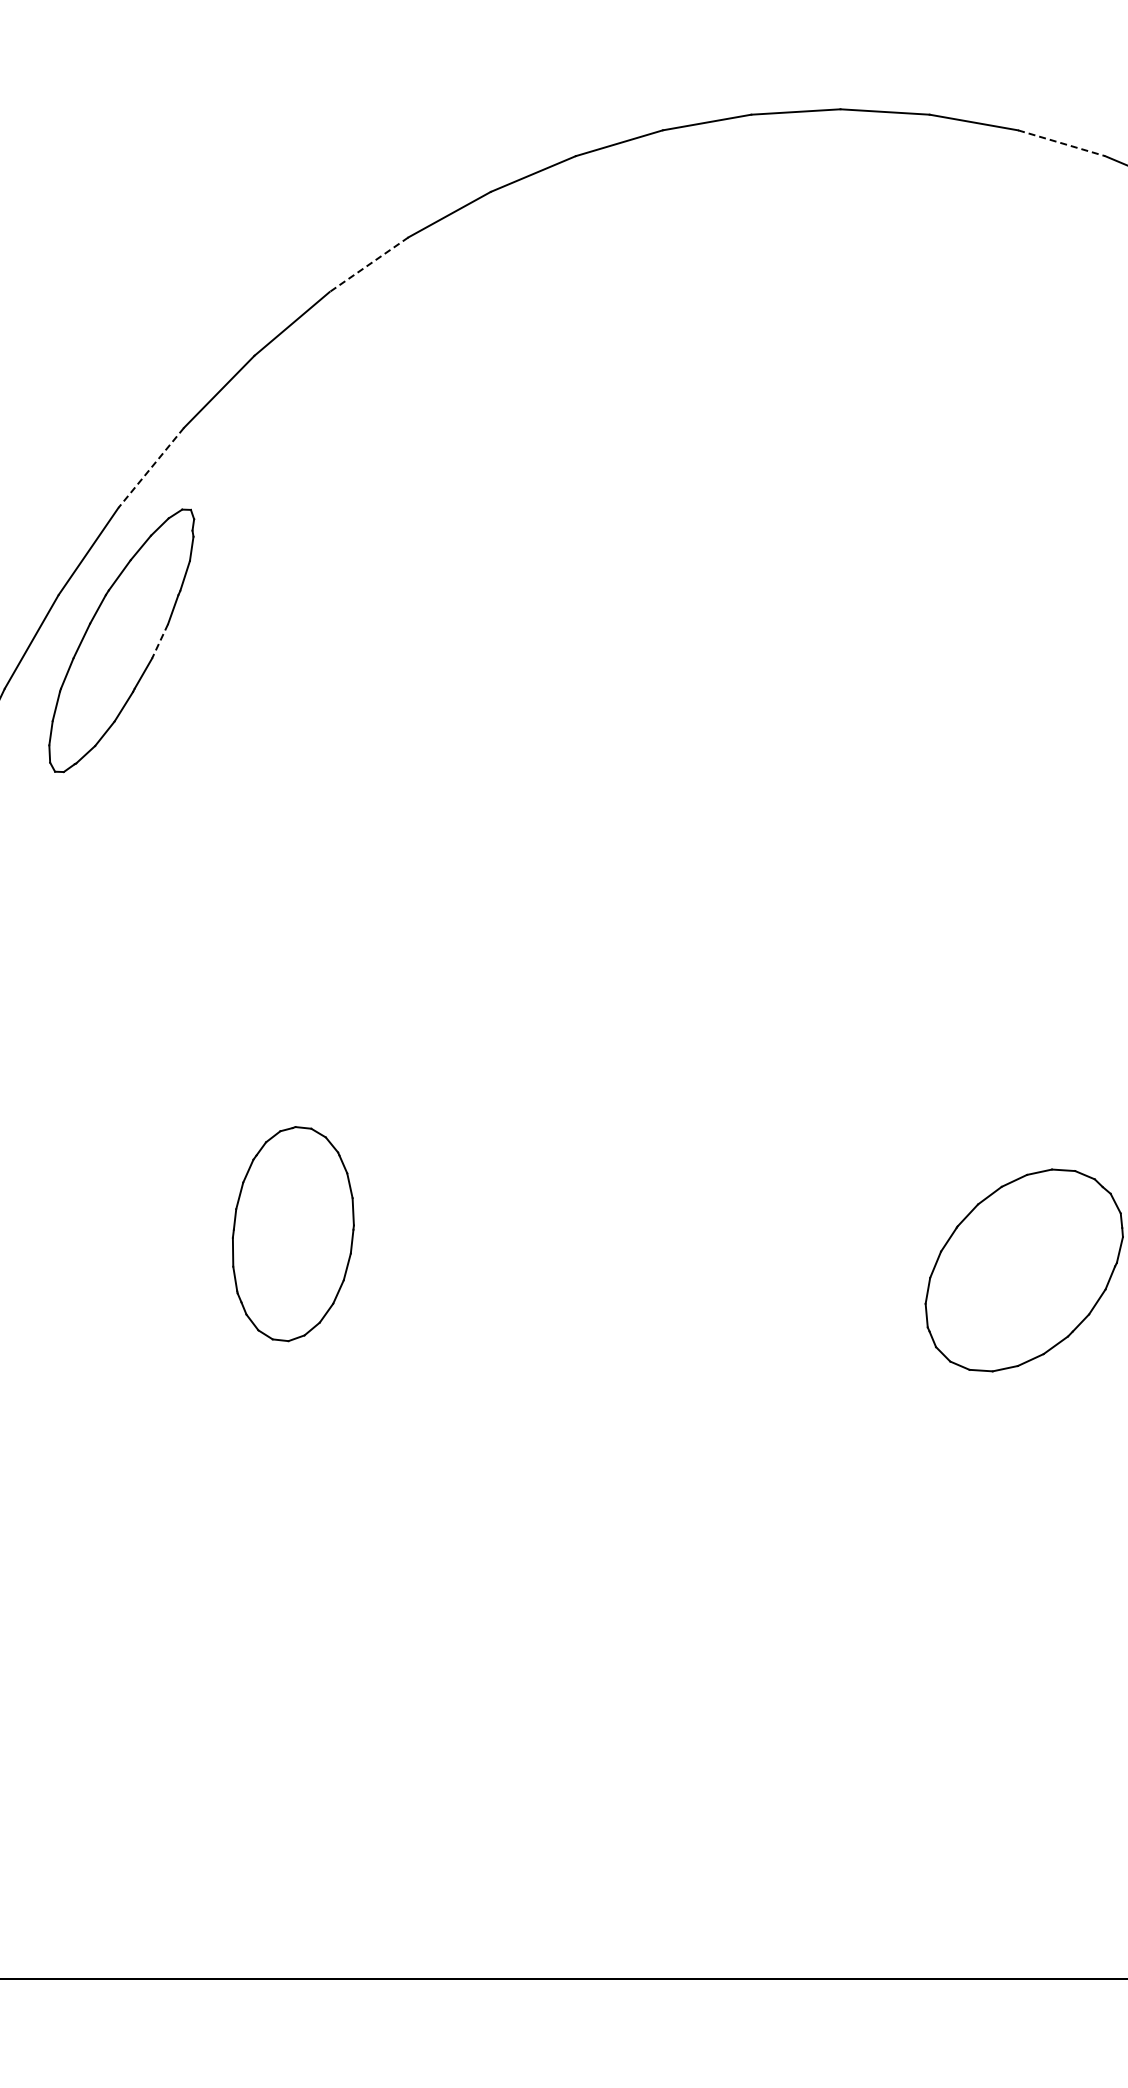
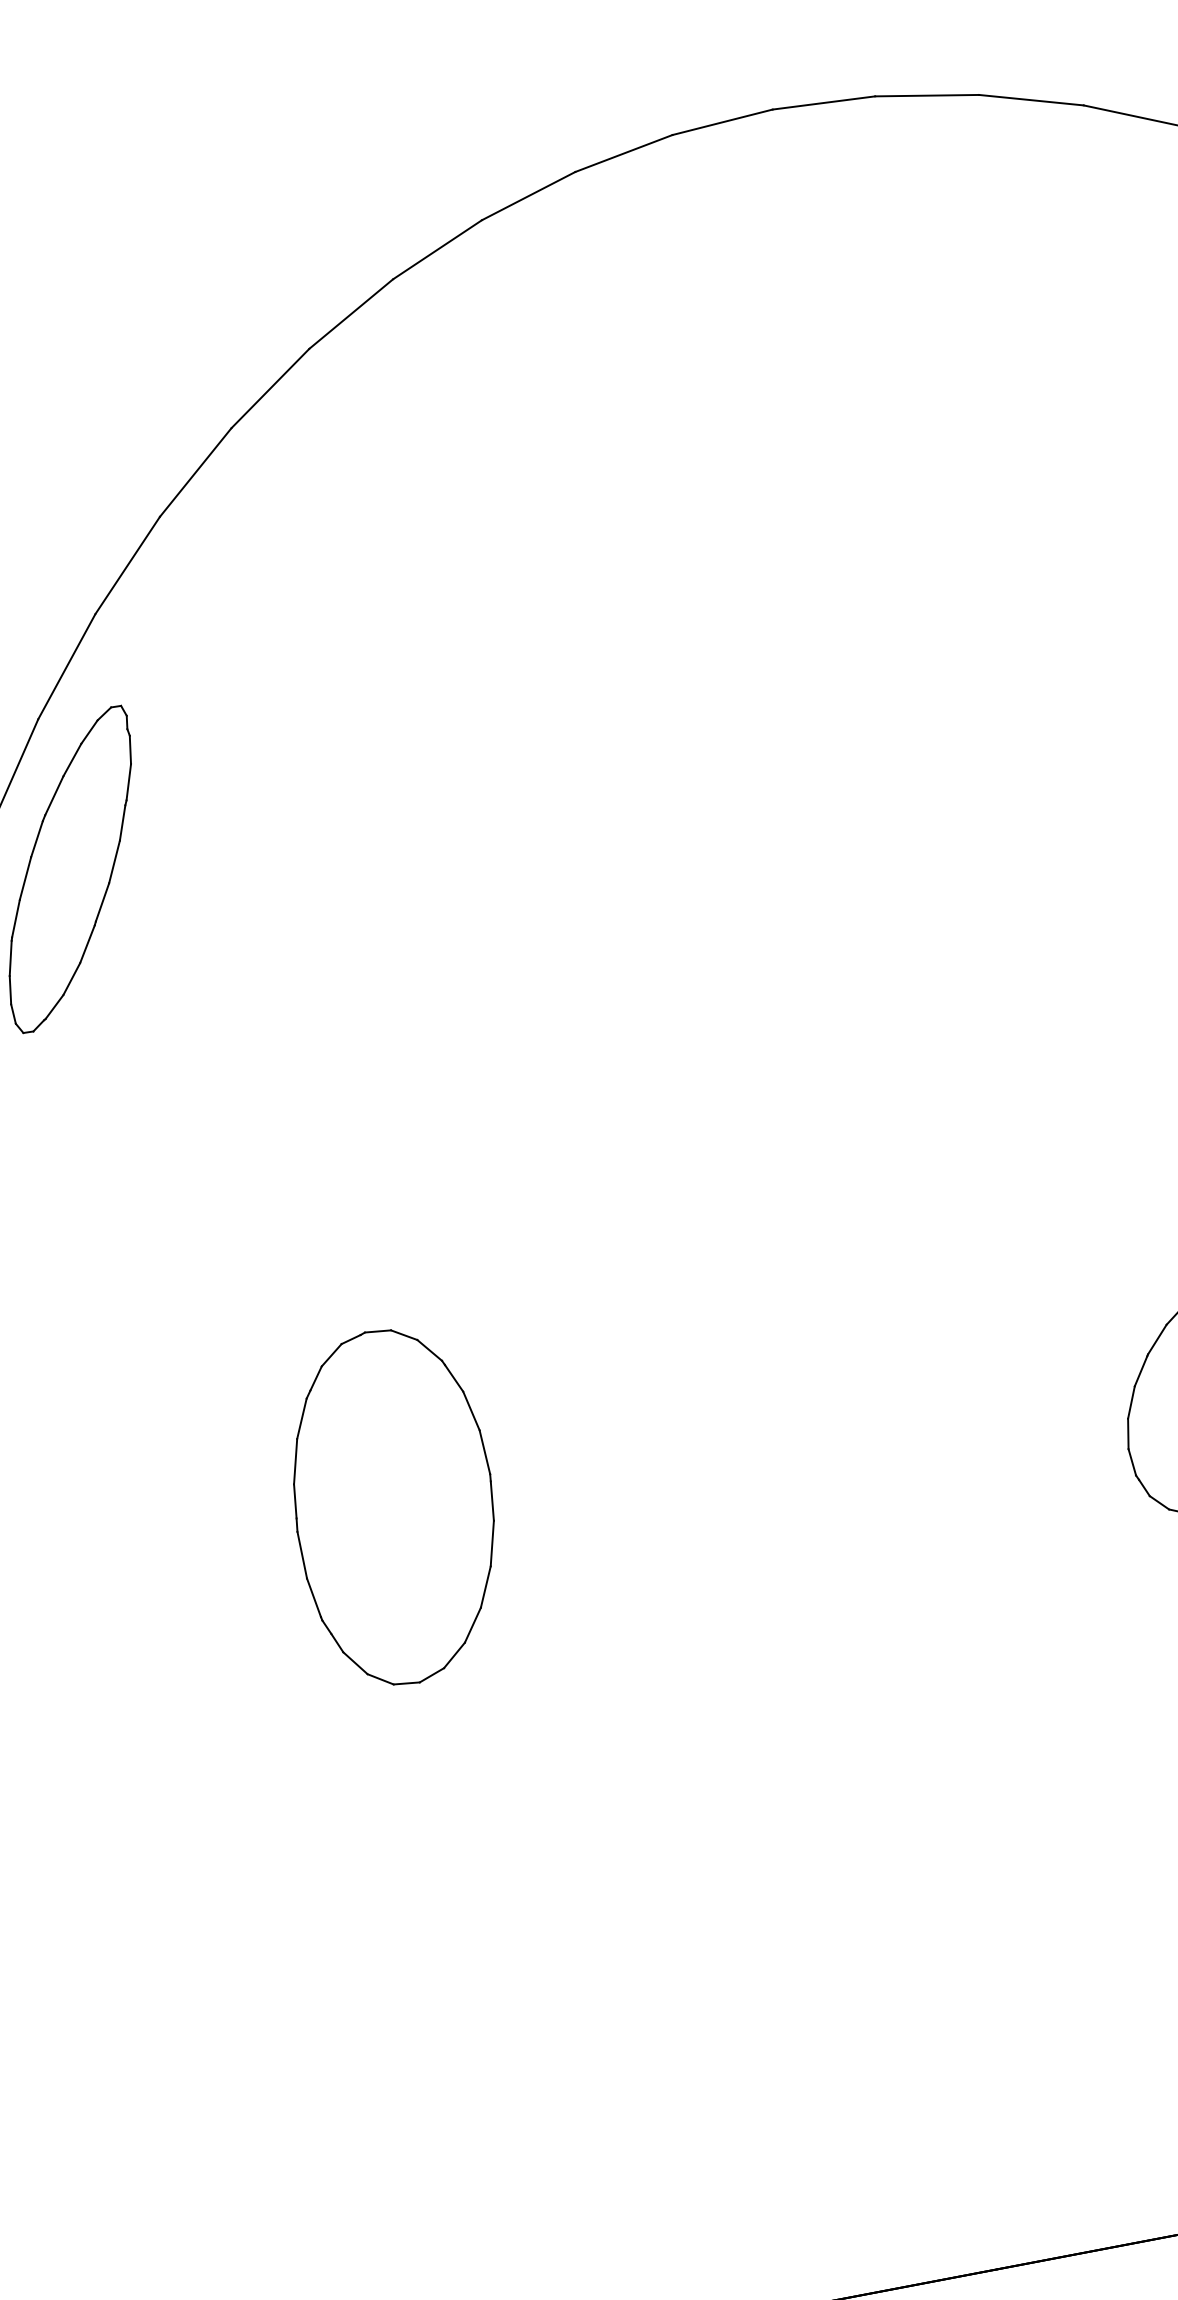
line: (1062, 143) -> (1032, 100), dashed -> solid
line: (368, 265) -> (269, 389), dashed -> solid
line: (151, 467) -> (67, 666), dashed -> solid
line: (160, 641) -> (115, 862), dashed -> solid
part: (293, 1233) -> (394, 1506), size x1.43

